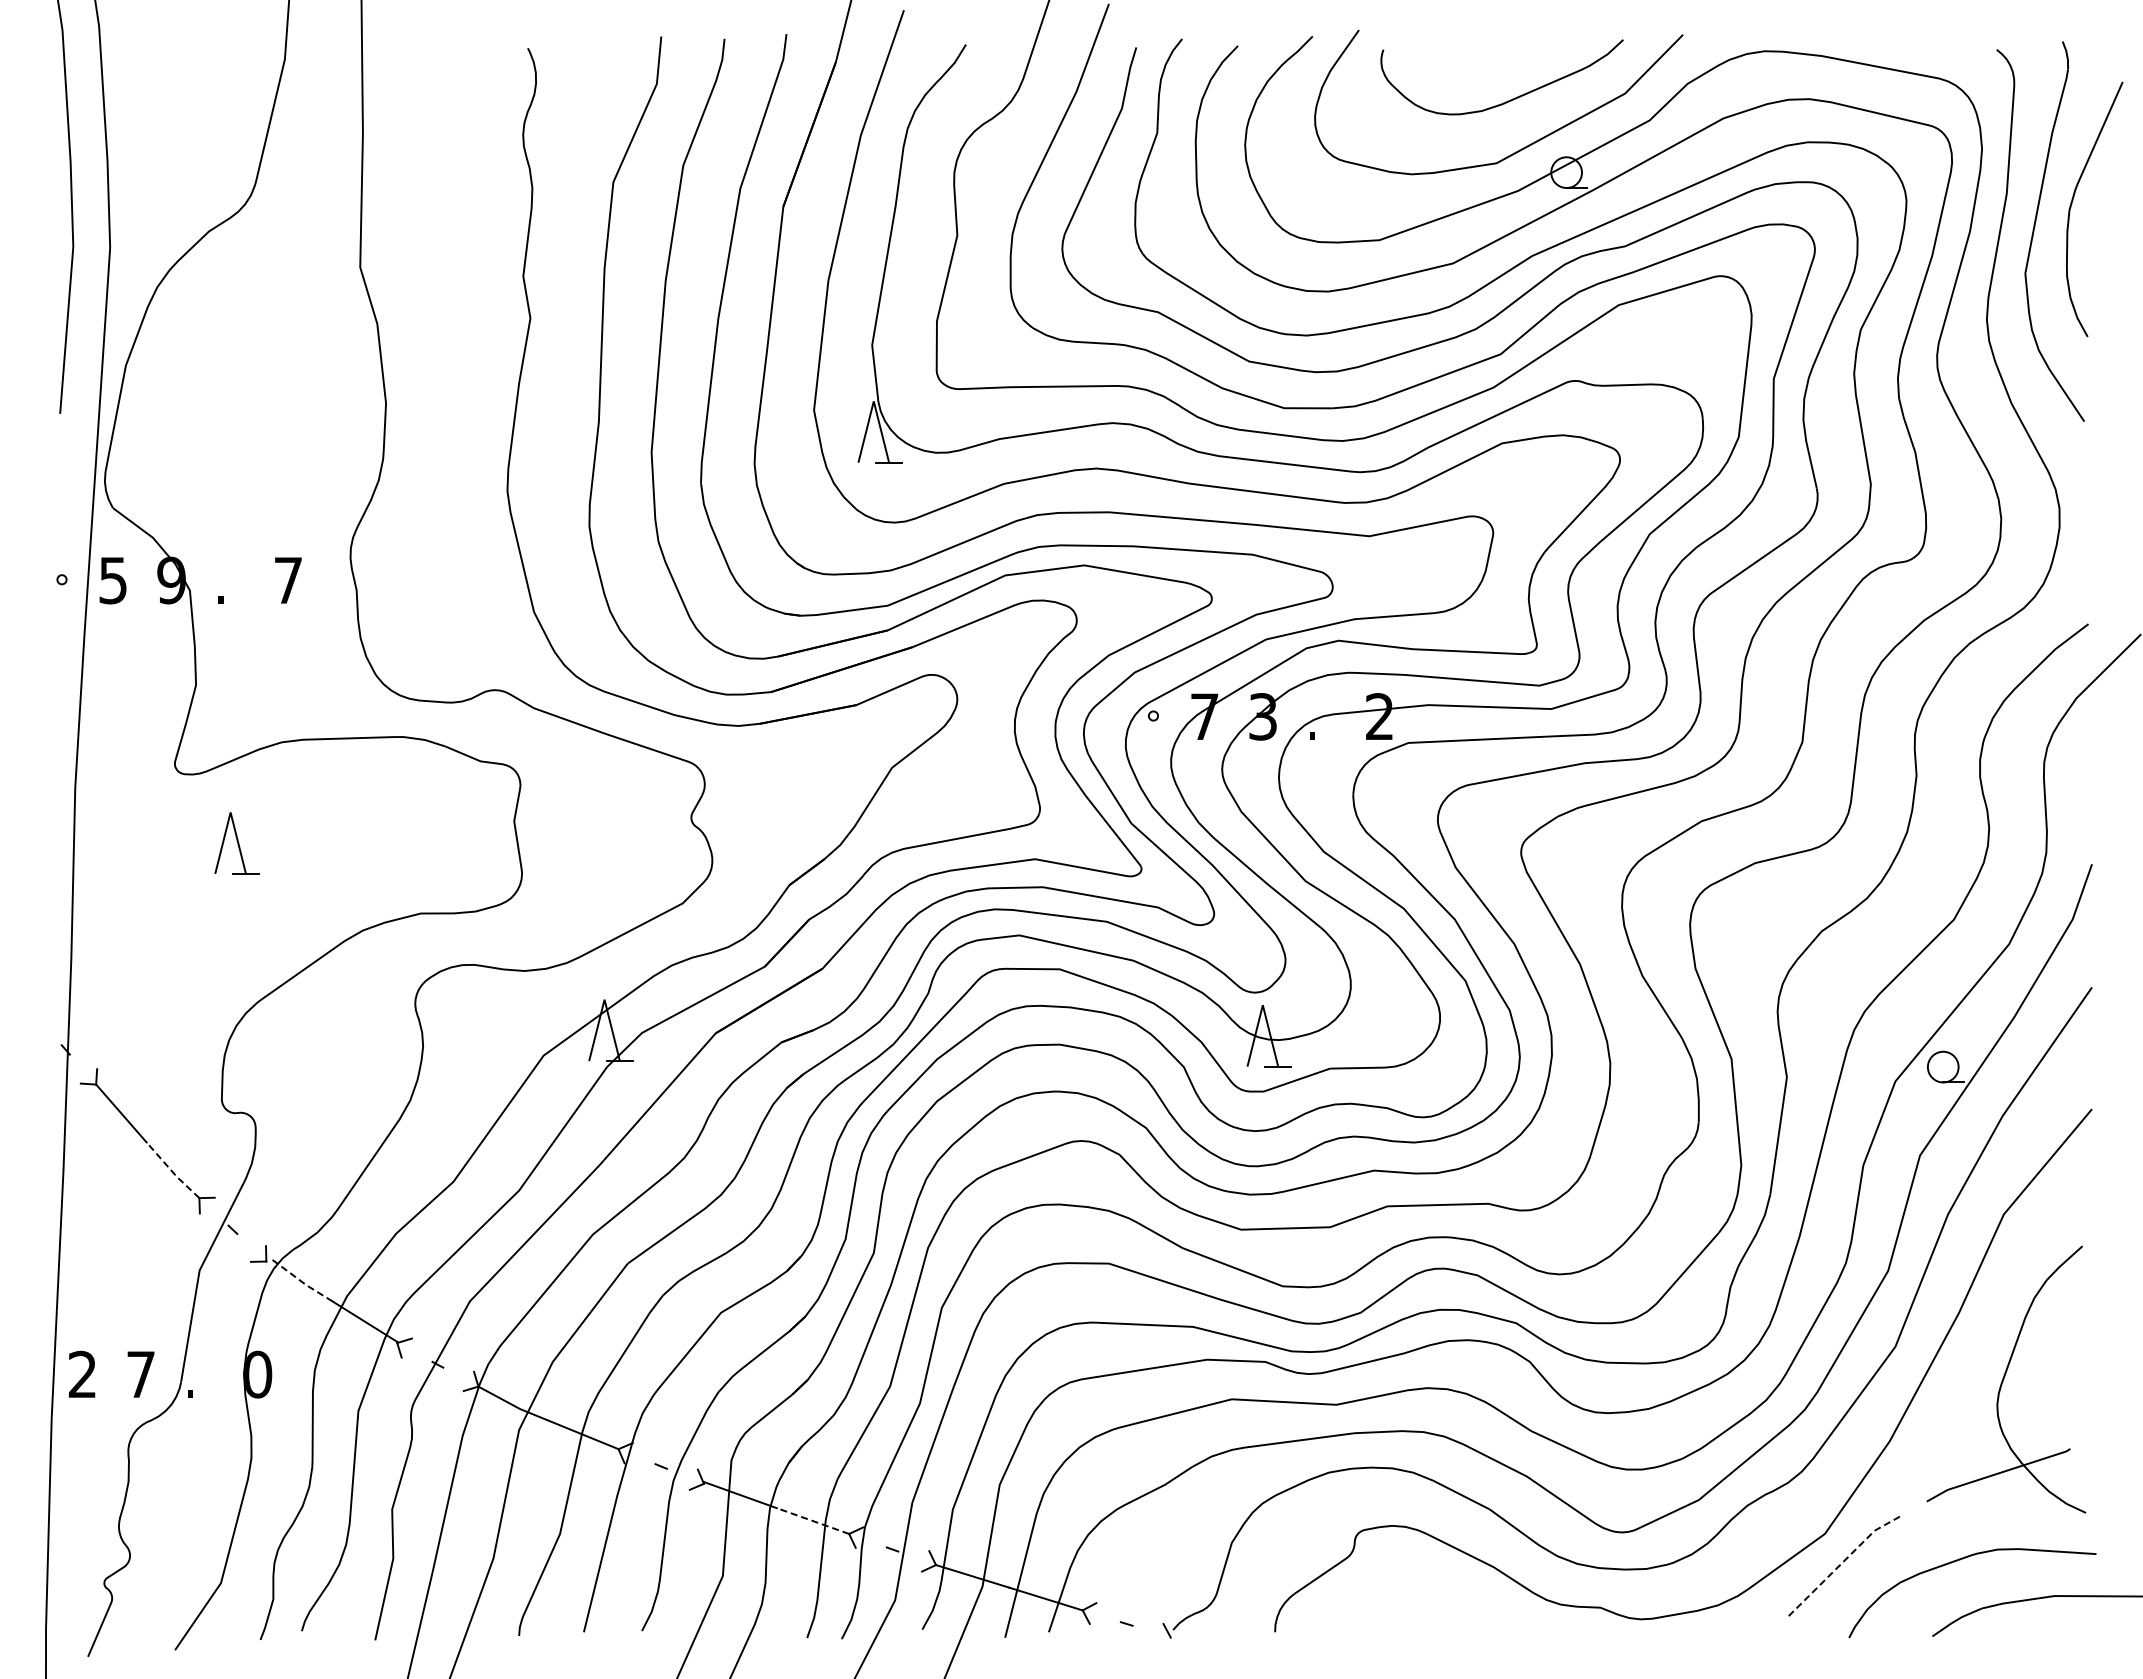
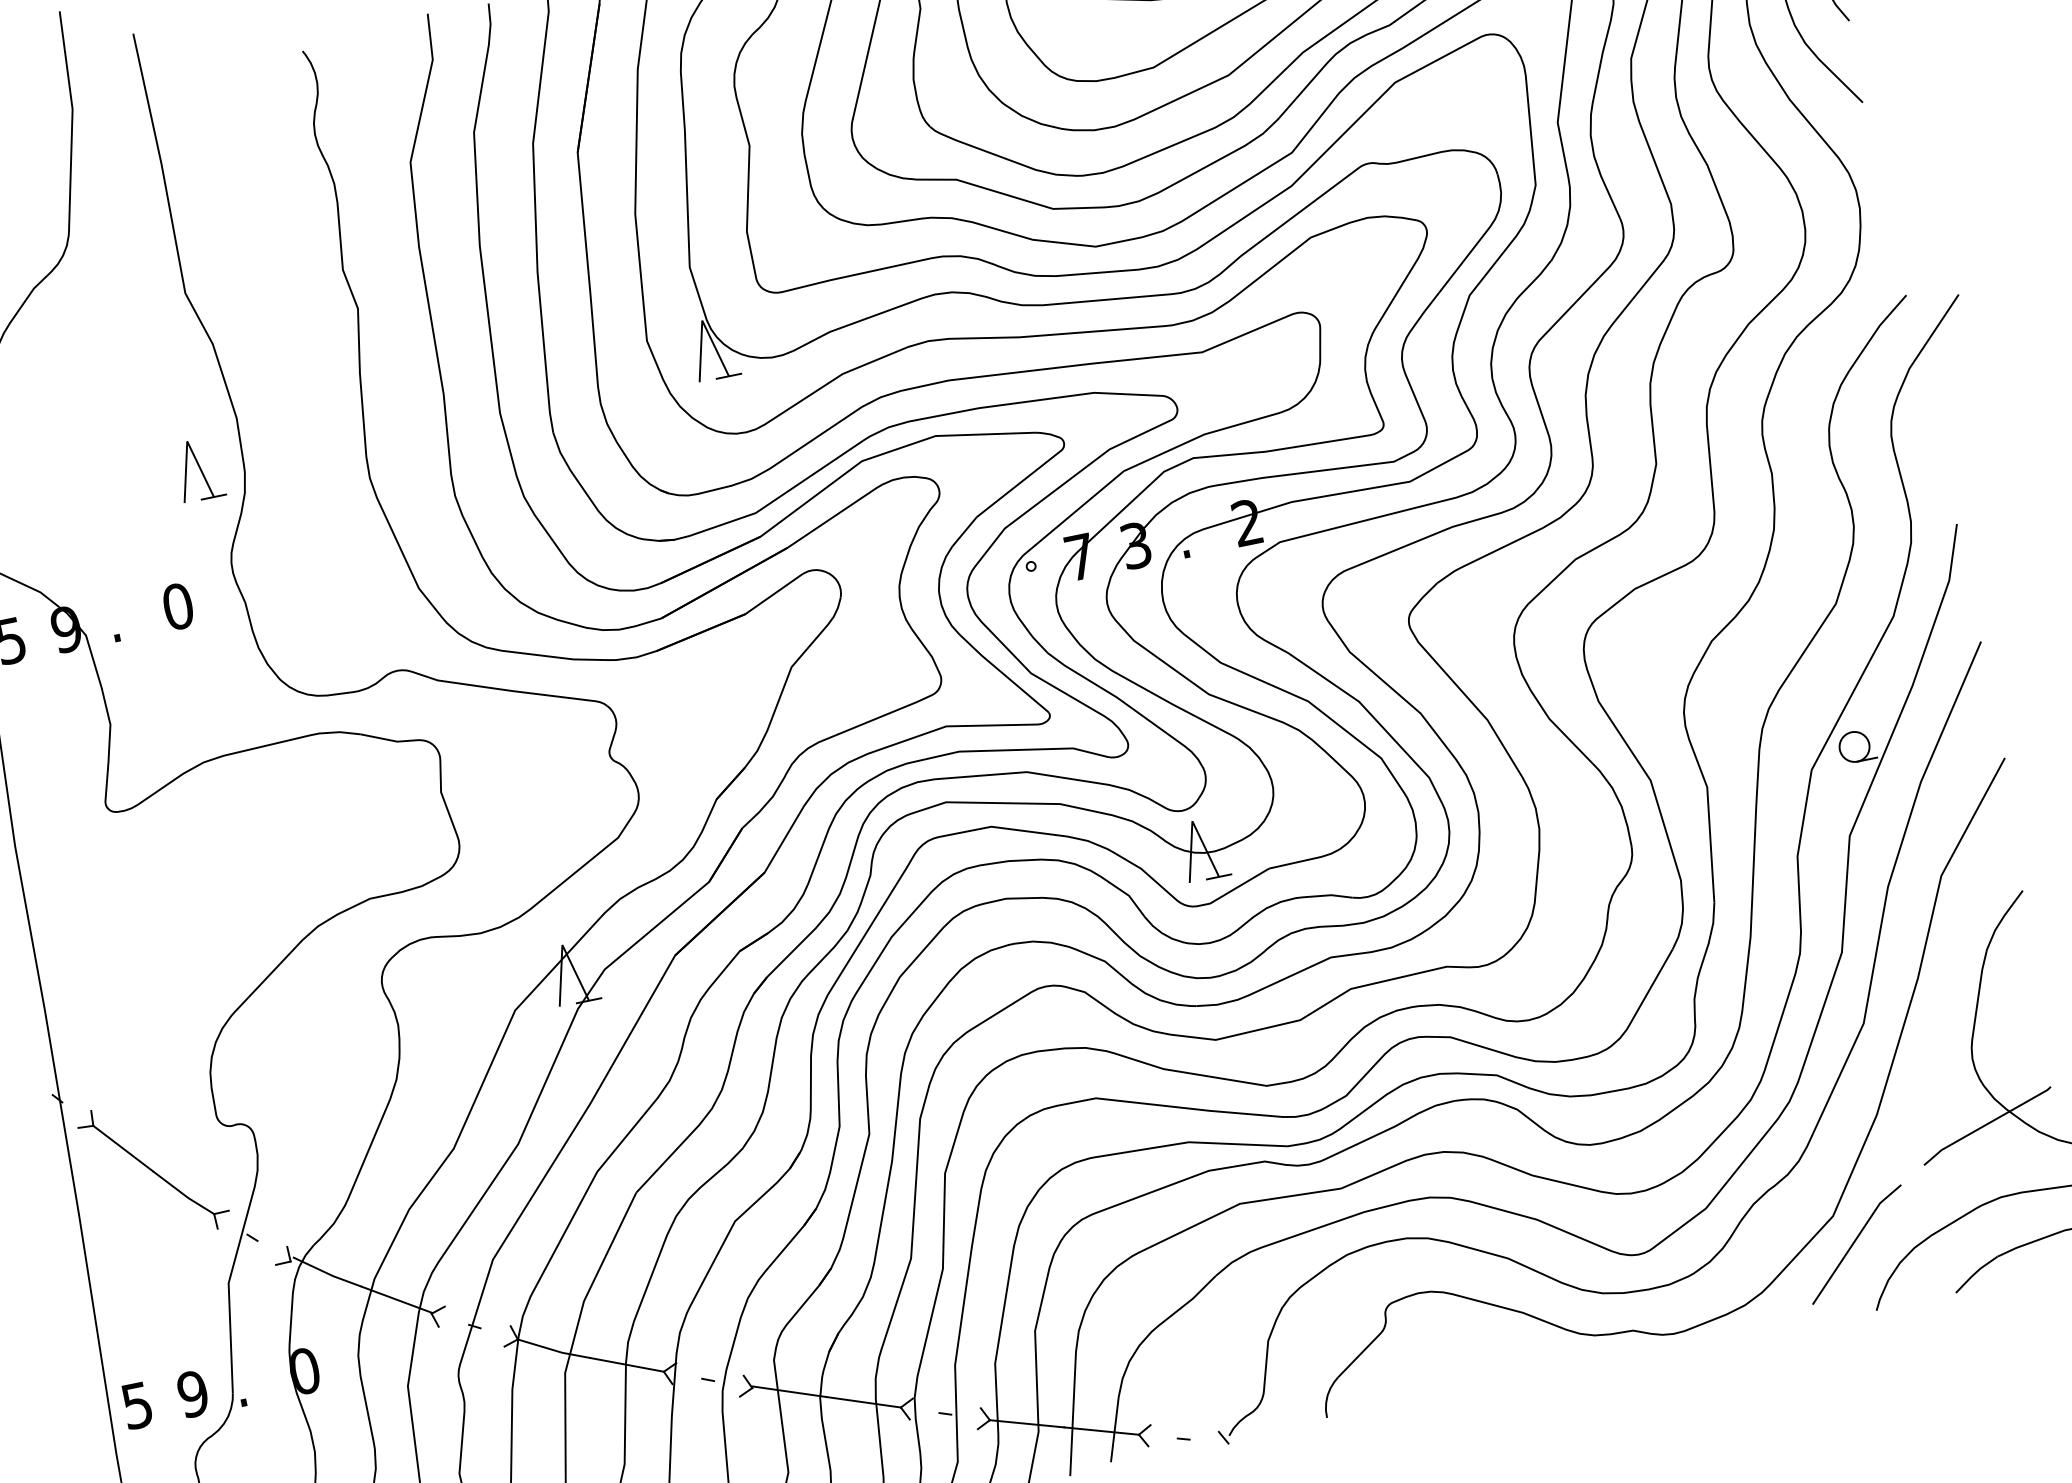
text: (288, 580) -> (178, 606), 7 -> 0
part: (236, 843) -> (198, 469), moved
line: (172, 1171) -> (183, 1193), dashed -> solid
line: (300, 1280) -> (326, 1272), dashed -> solid
text: (81, 1374) -> (136, 1405), 2 -> 5
text: (140, 1374) -> (192, 1394), 7 -> 9
line: (812, 1520) -> (863, 1401), dashed -> solid
line: (1840, 1564) -> (1853, 1242), dashed -> solid

